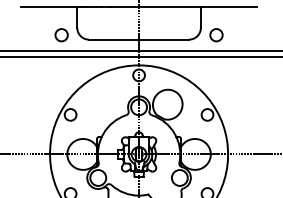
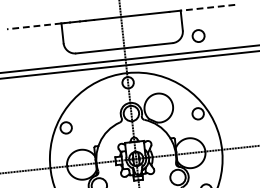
line: (48, 7) -> (33, 26), solid -> dashed
line: (228, 7) -> (207, 8), solid -> dashed
circle: (61, 35) -> (49, 52), removed

